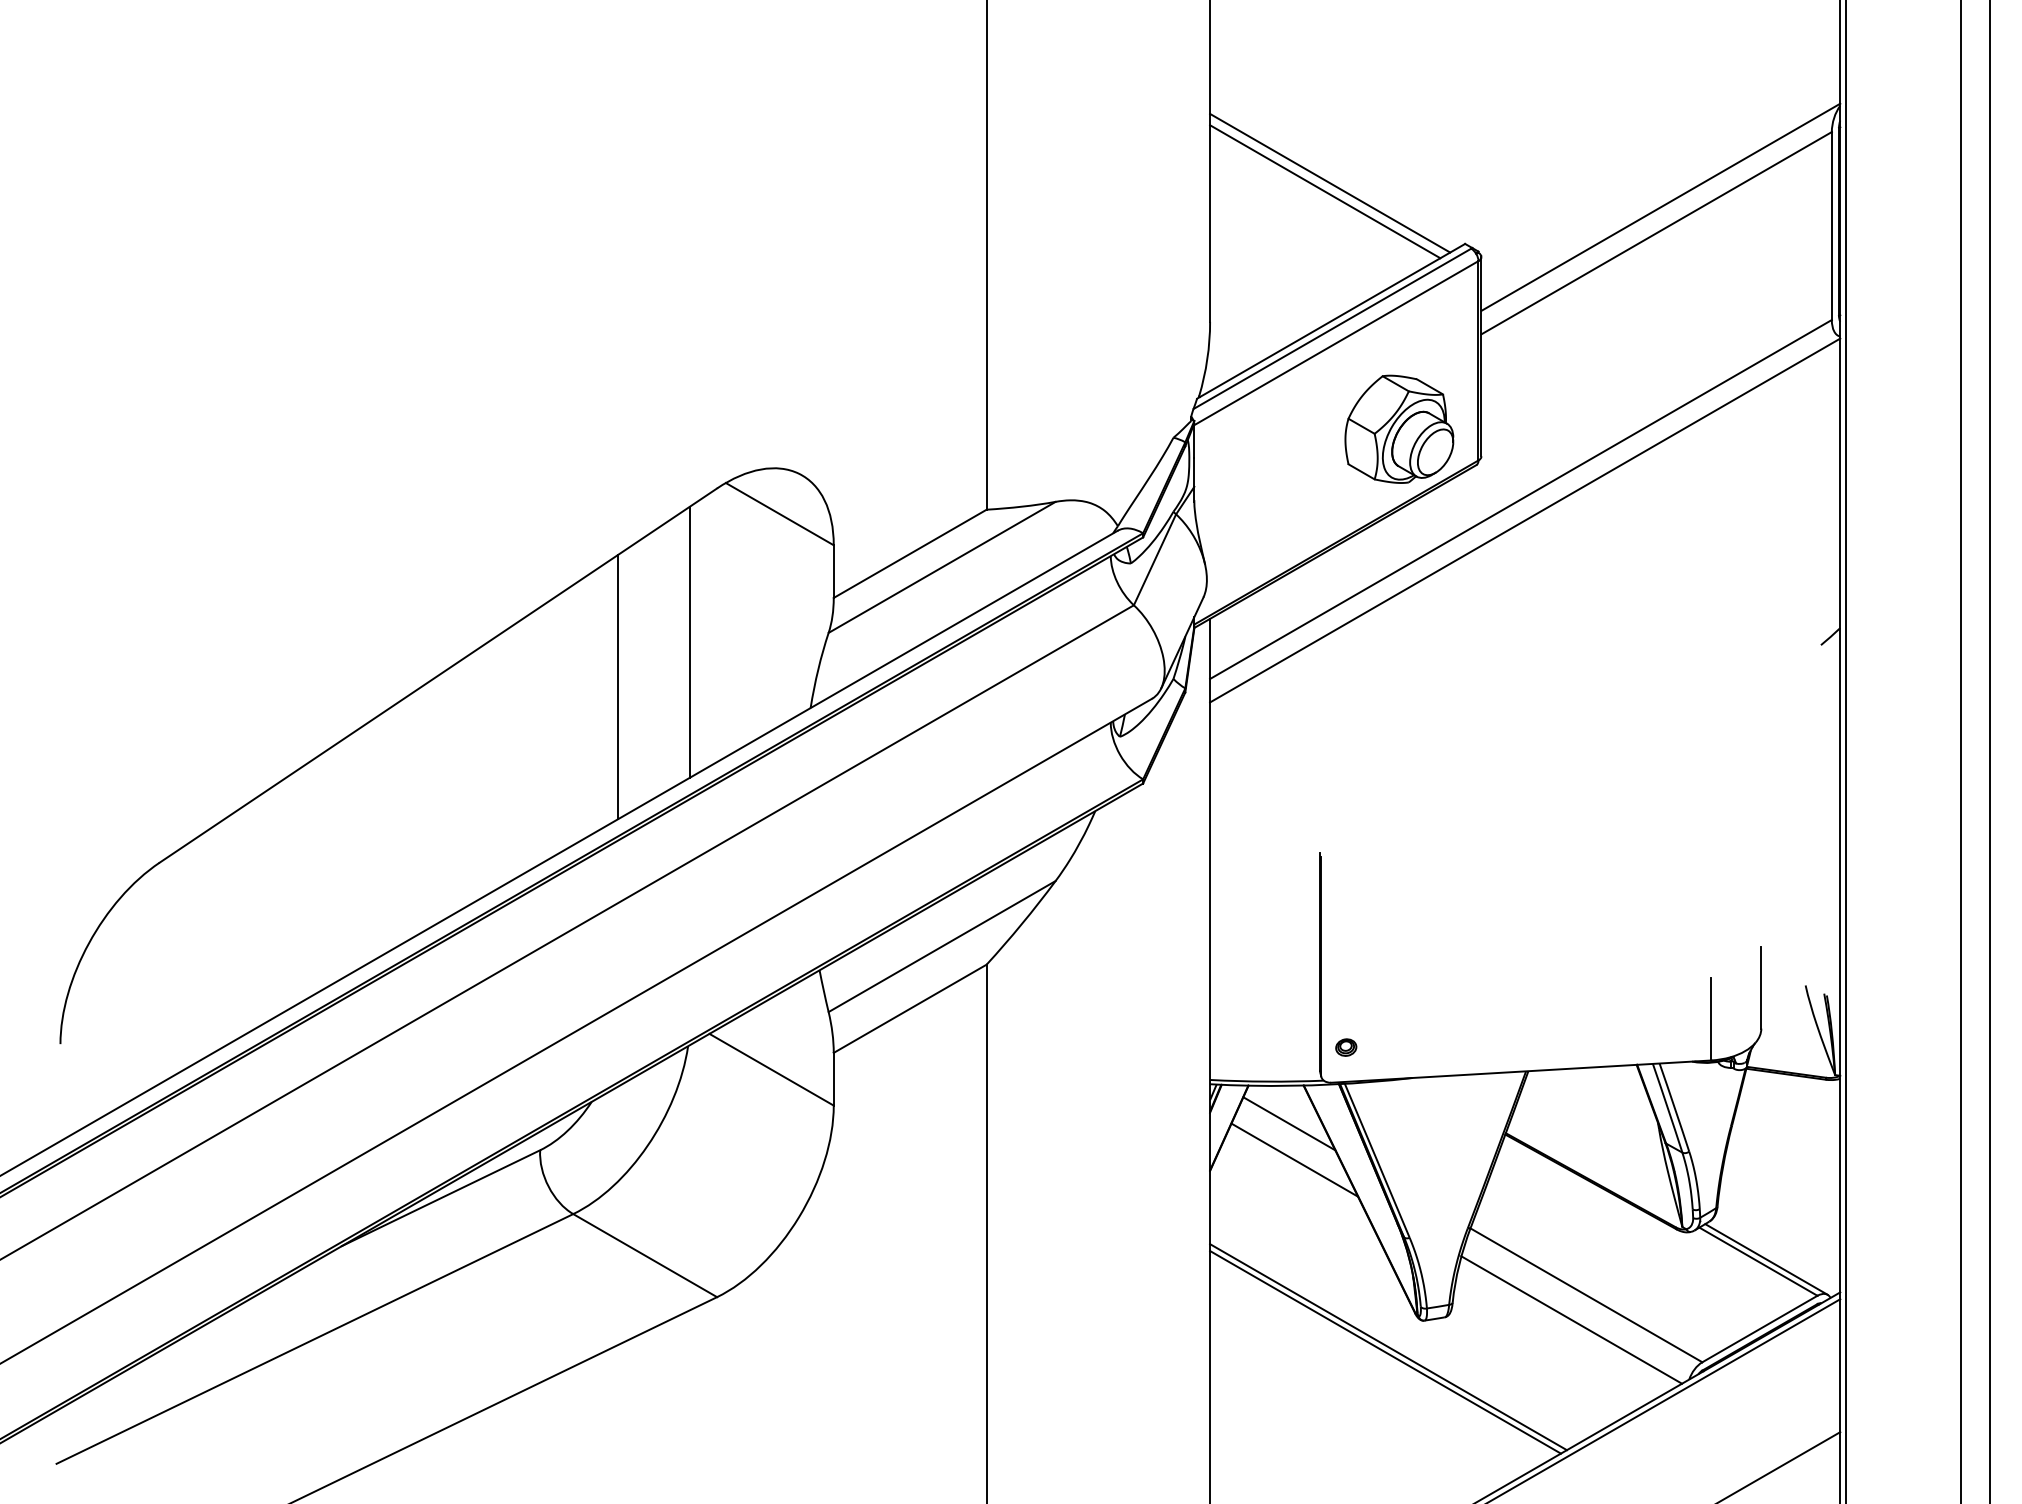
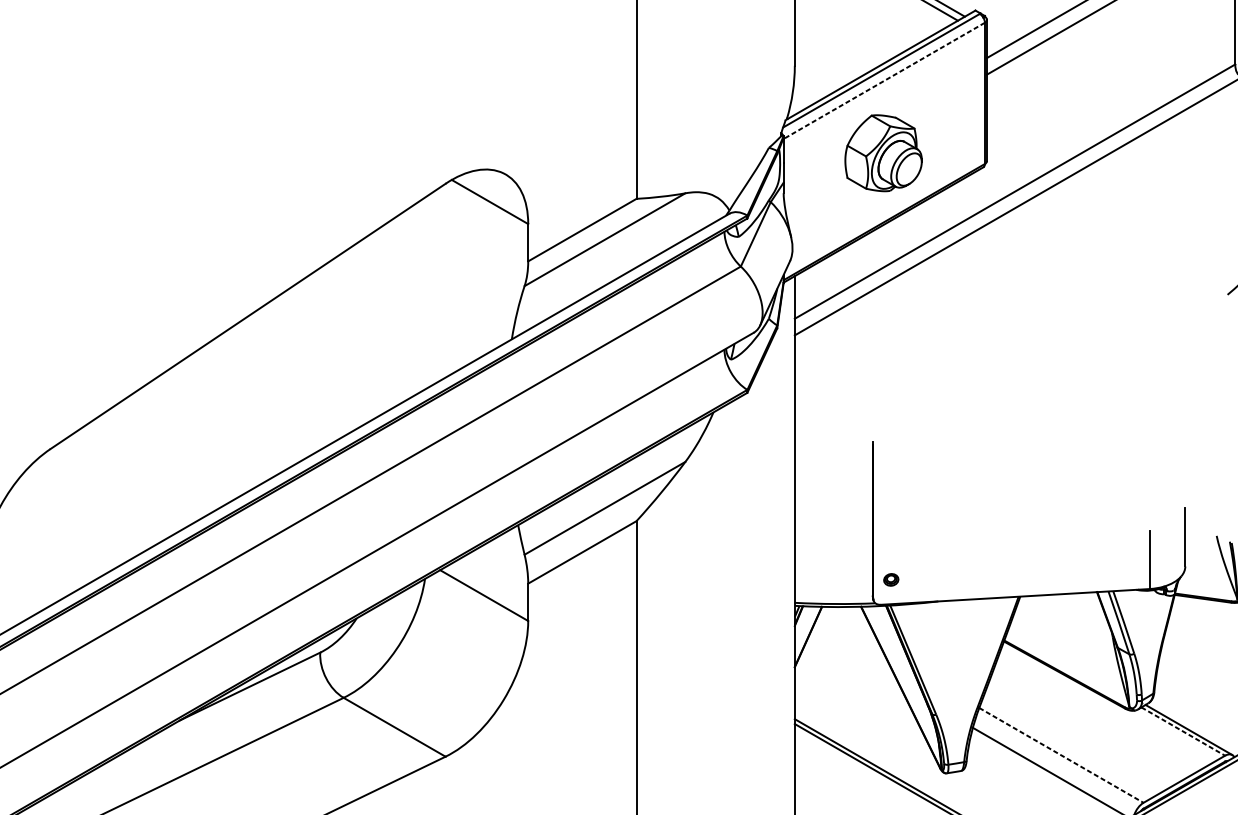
line: (1335, 343) -> (883, 81), solid -> dashed
part: (1399, 428) -> (883, 152), moved
line: (689, 641) -> (426, 292), removed
line: (617, 687) -> (375, 324), removed
line: (1289, 1123) -> (851, 633), removed
line: (1294, 1159) -> (854, 659), removed
line: (1758, 1261) -> (1183, 731), solid -> dashed
line: (1586, 1295) -> (1061, 755), solid -> dashed

